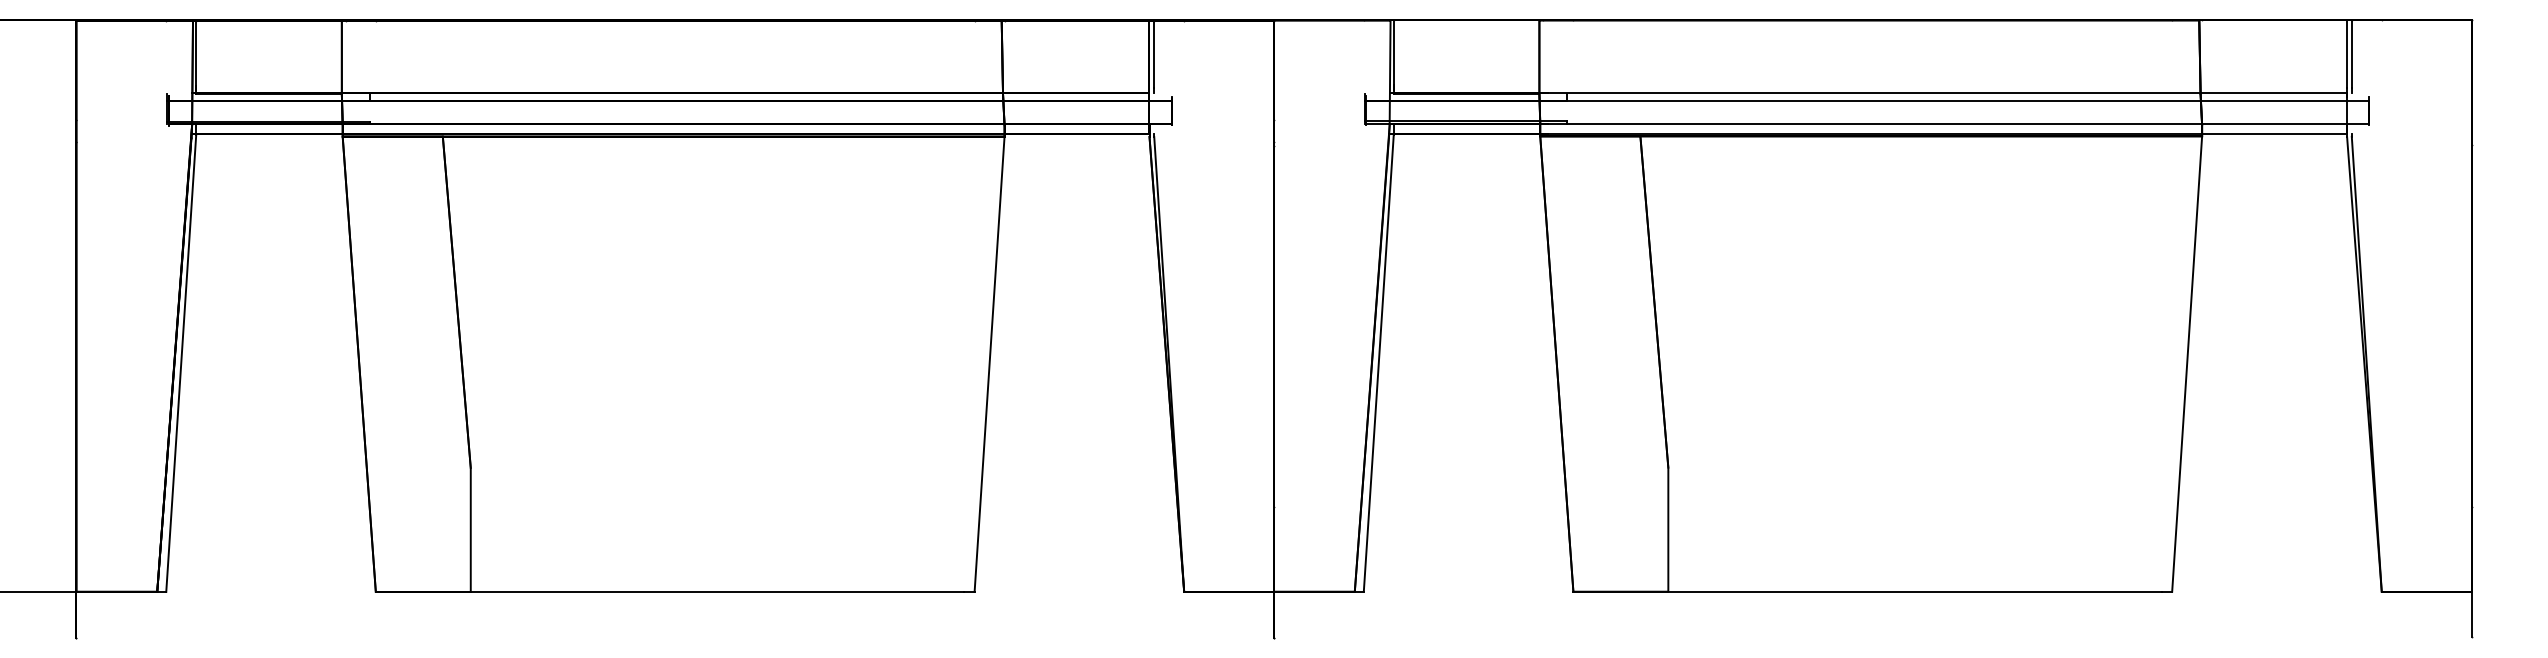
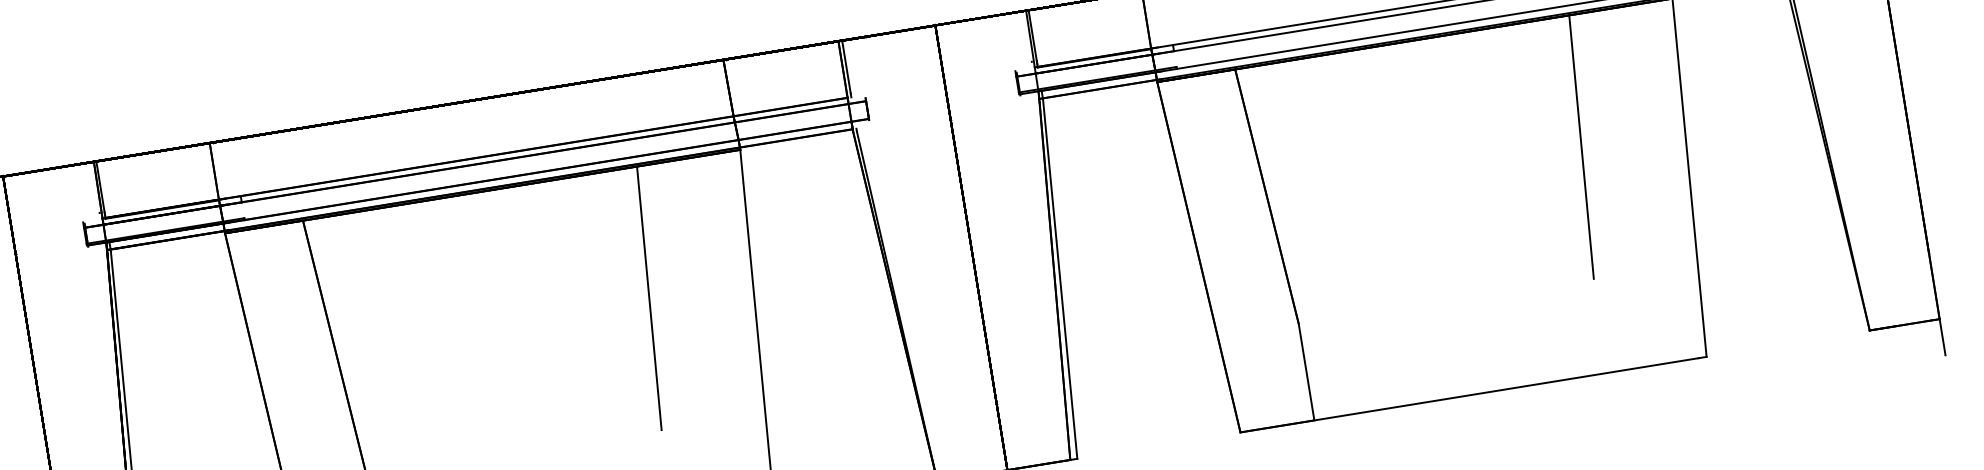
line: (860, 303) -> (649, 297), added
line: (2057, 303) -> (1580, 147), added

